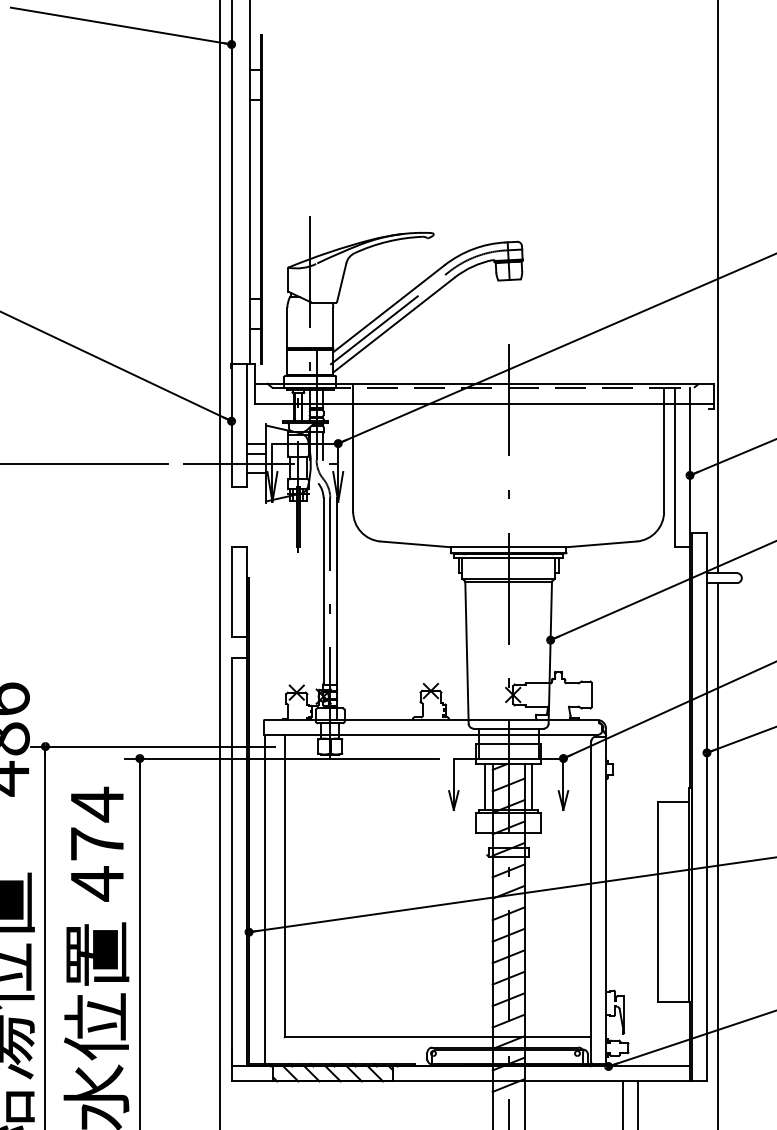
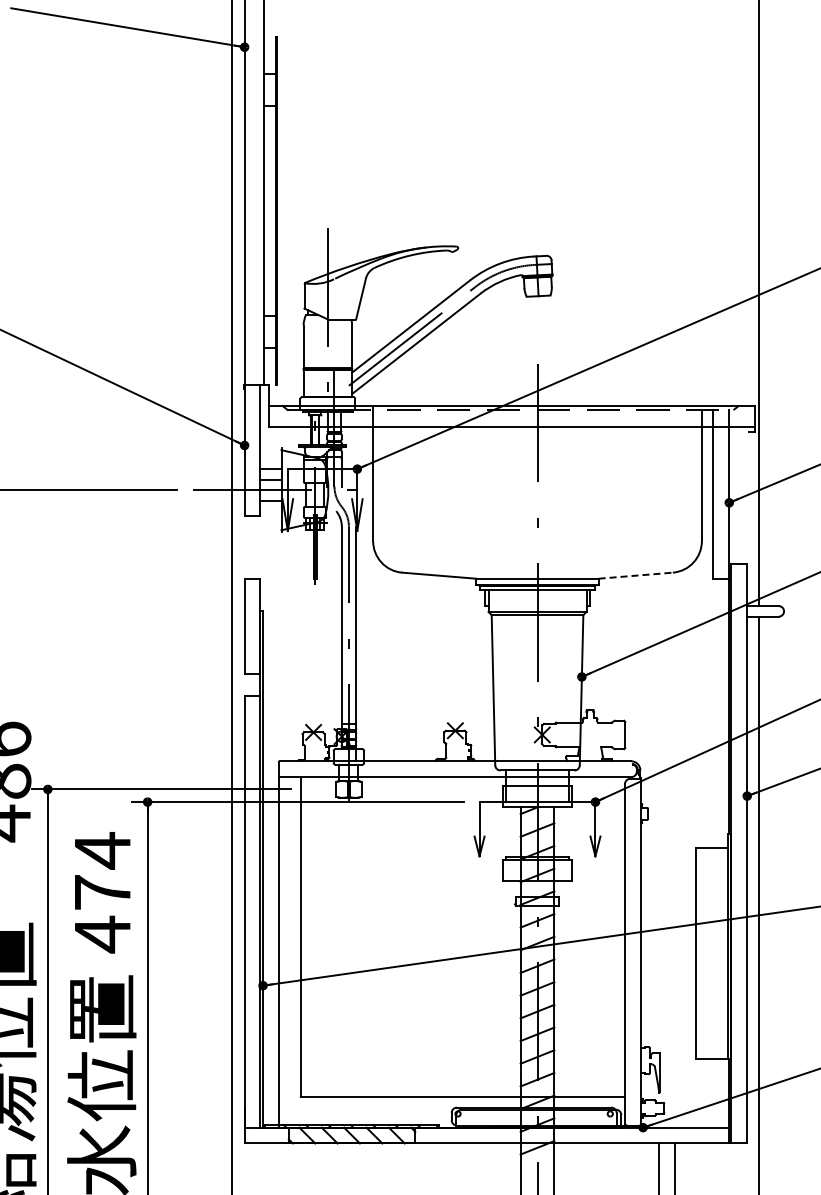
line: (602, 544) -> (636, 575), solid -> dashed
line: (484, 786) -> (512, 831), removed
line: (532, 786) -> (562, 831), removed

